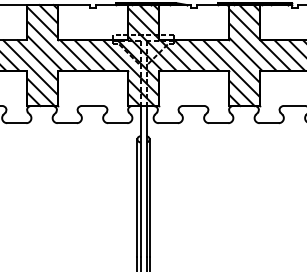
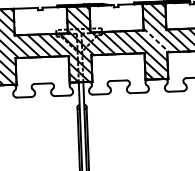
line: (246, 54) -> (156, 40), solid -> dashed

